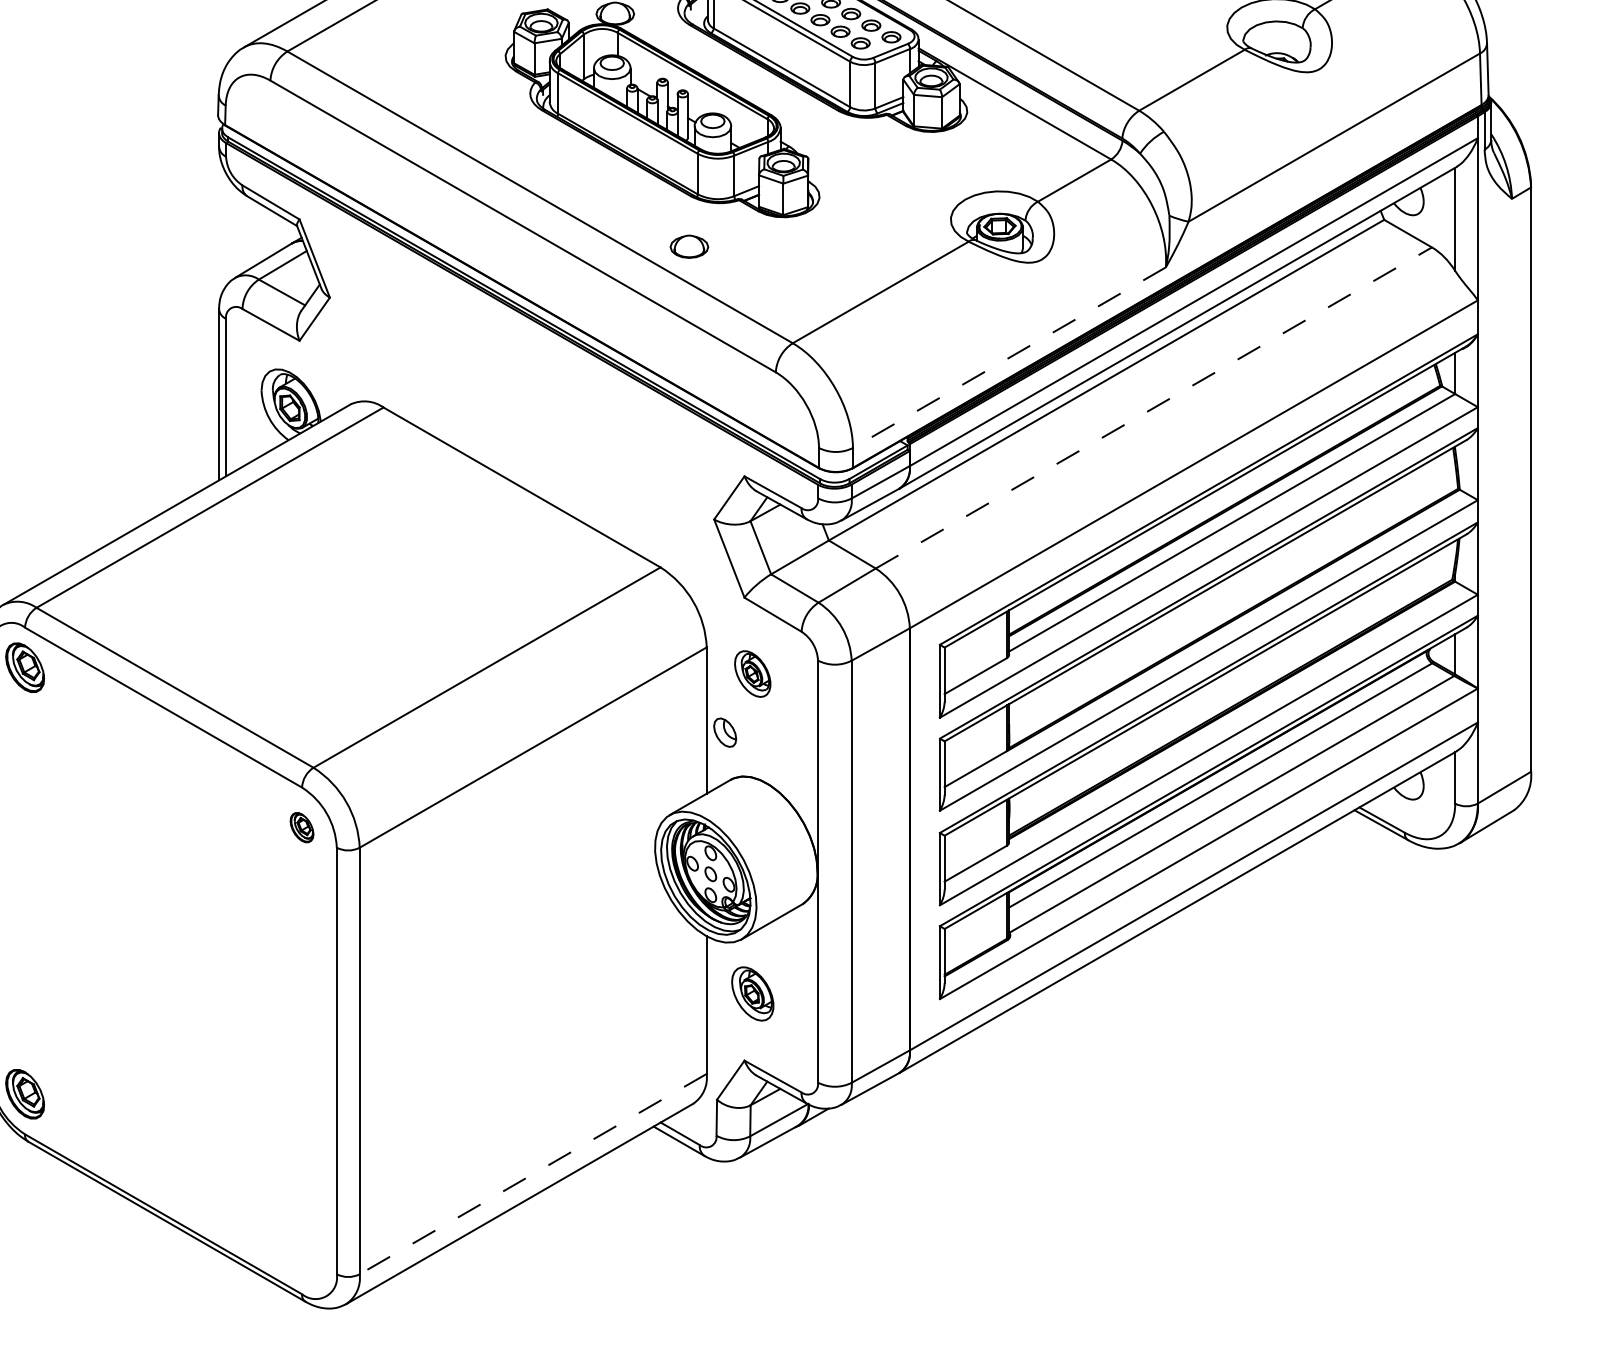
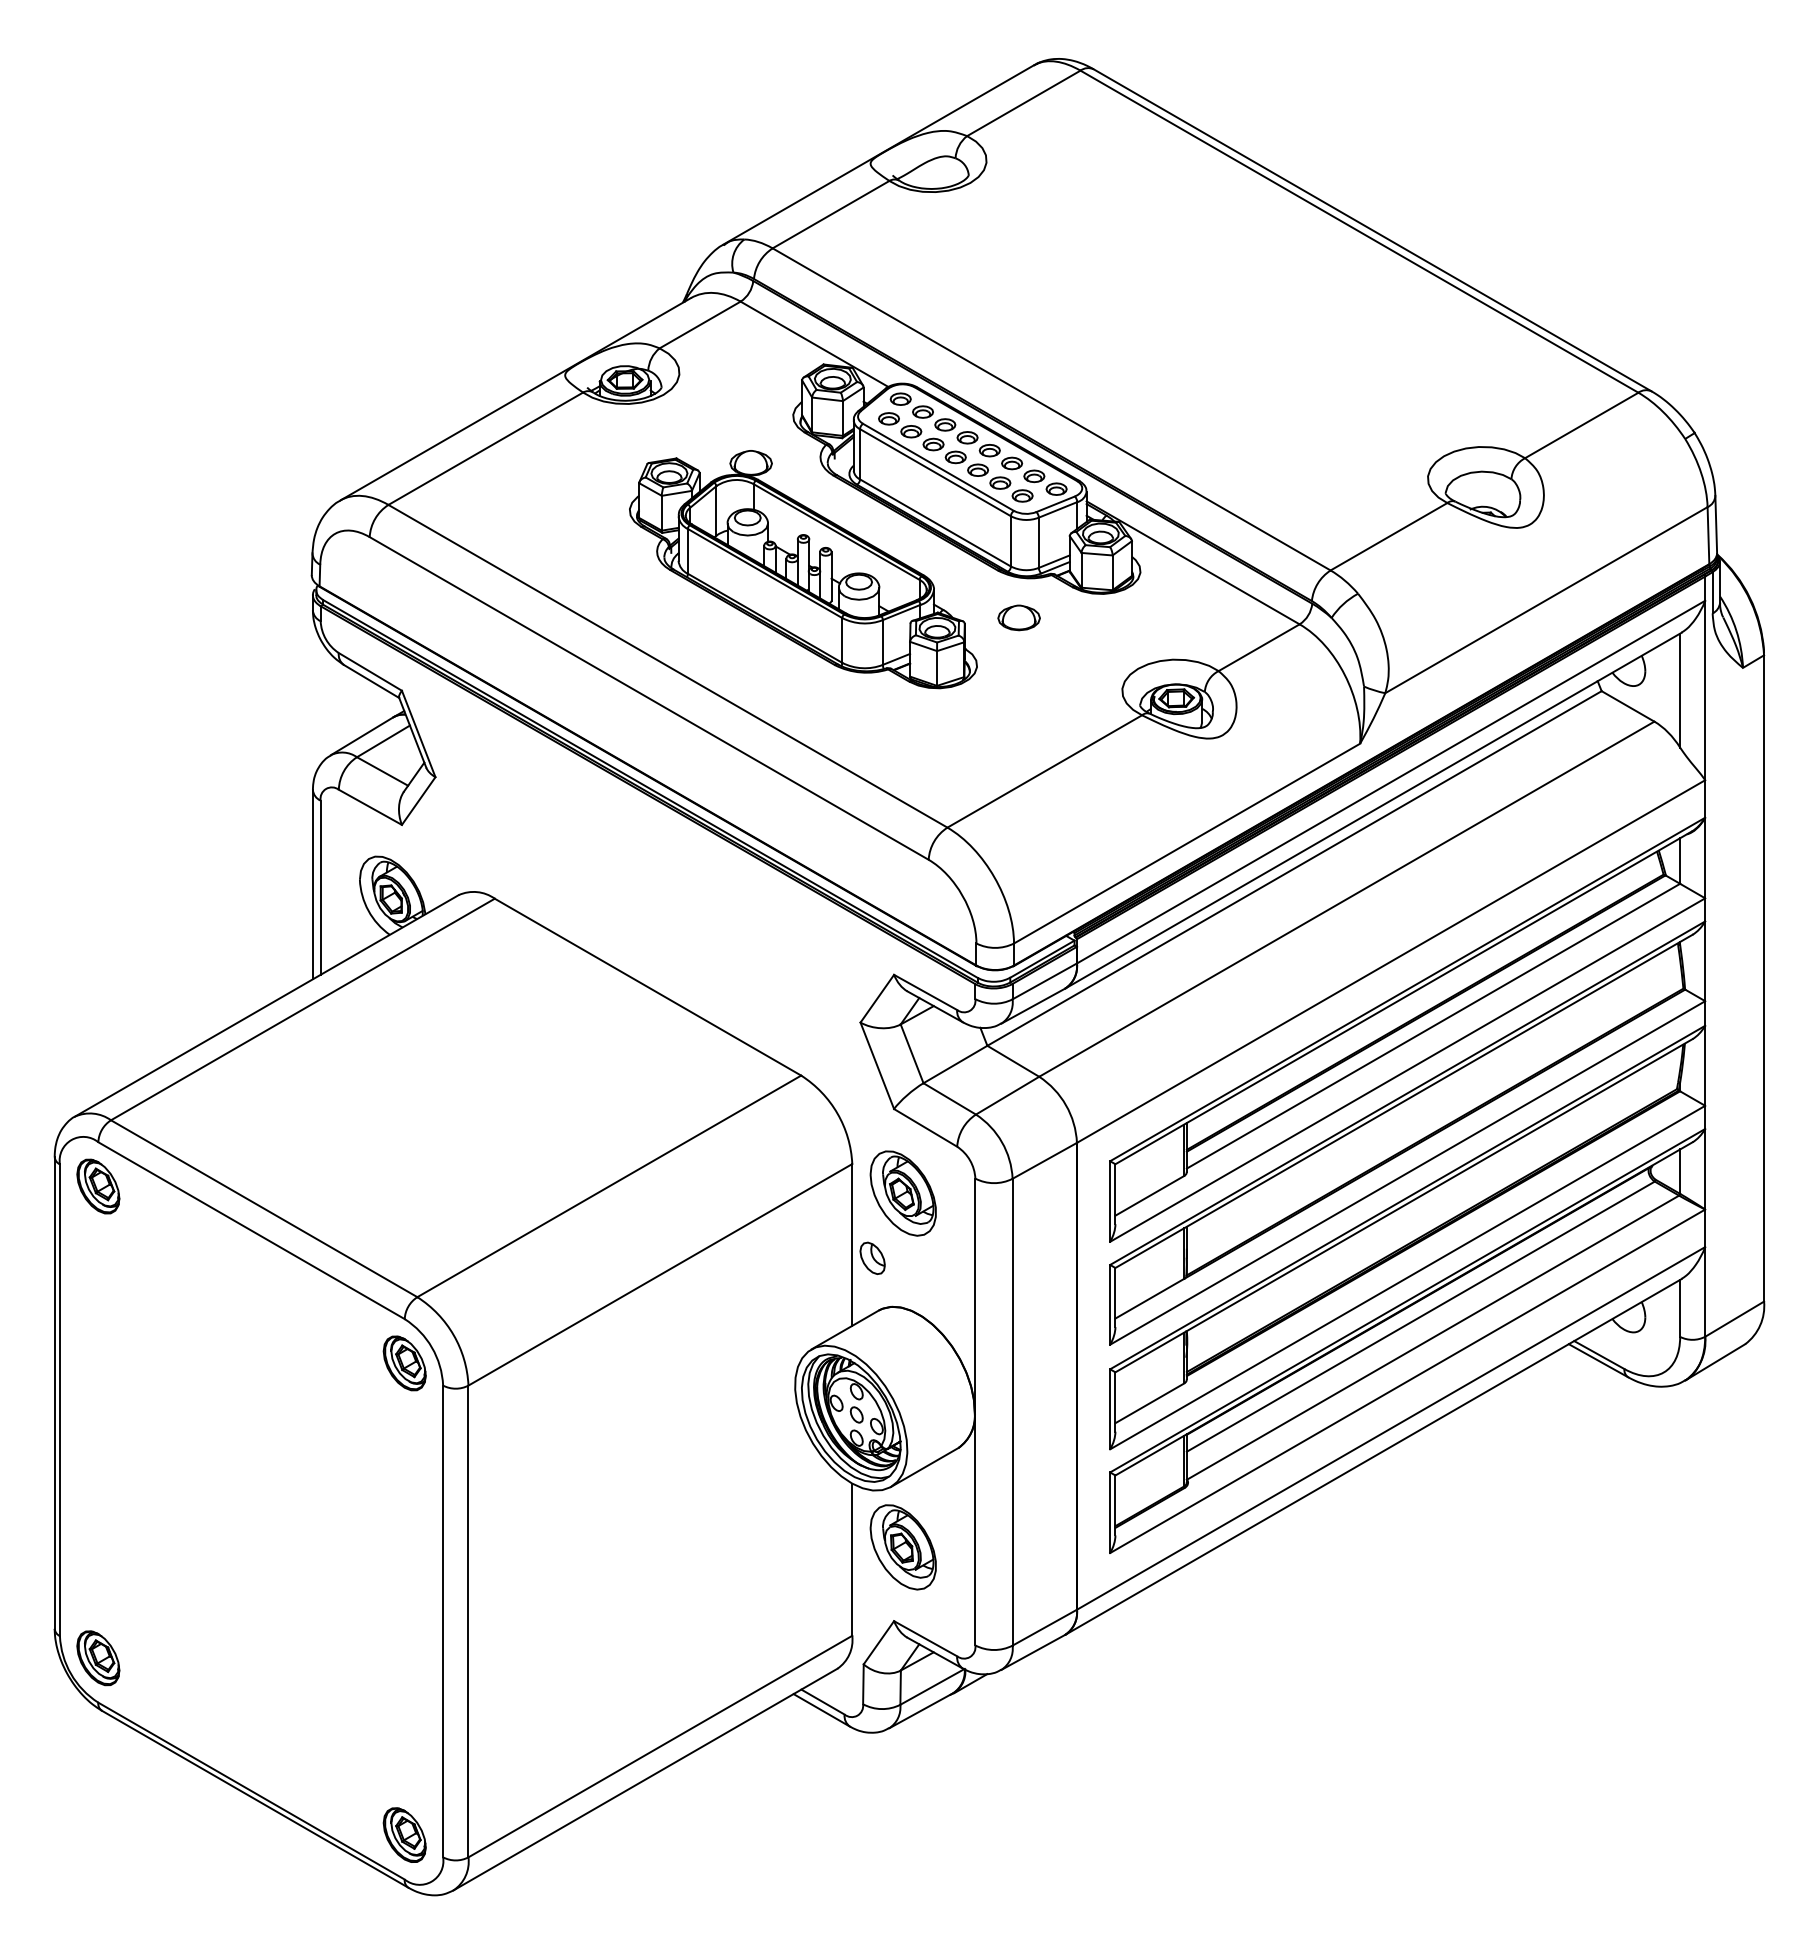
part: (688, 246) -> (1018, 617), moved
line: (1009, 357) -> (1187, 843), dashed -> solid
line: (1154, 407) -> (1347, 898), dashed -> solid
part: (752, 674) -> (902, 1193), size x1.67
part: (301, 827) -> (404, 1363), size x1.67
part: (752, 994) -> (902, 1547), size x1.43
line: (533, 1174) -> (660, 1746), dashed -> solid
part: (301, 1253) -> (404, 1834), added

